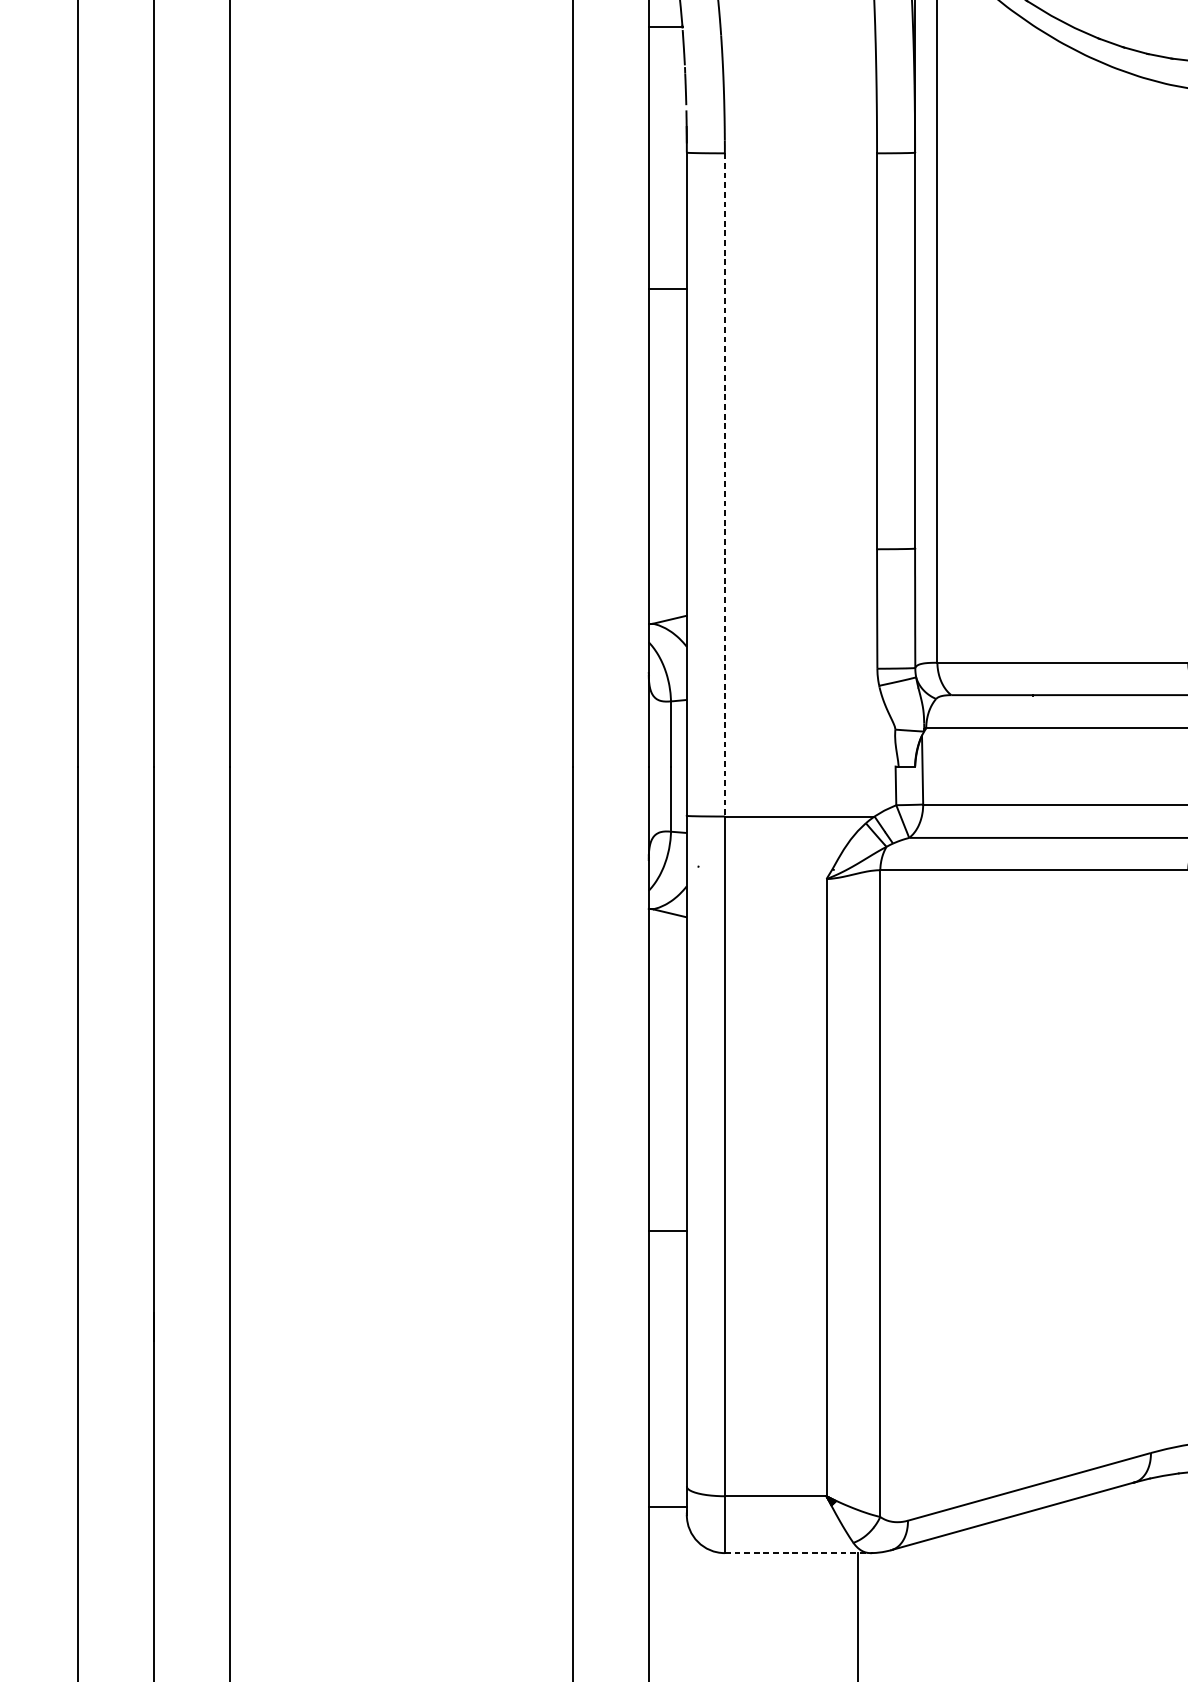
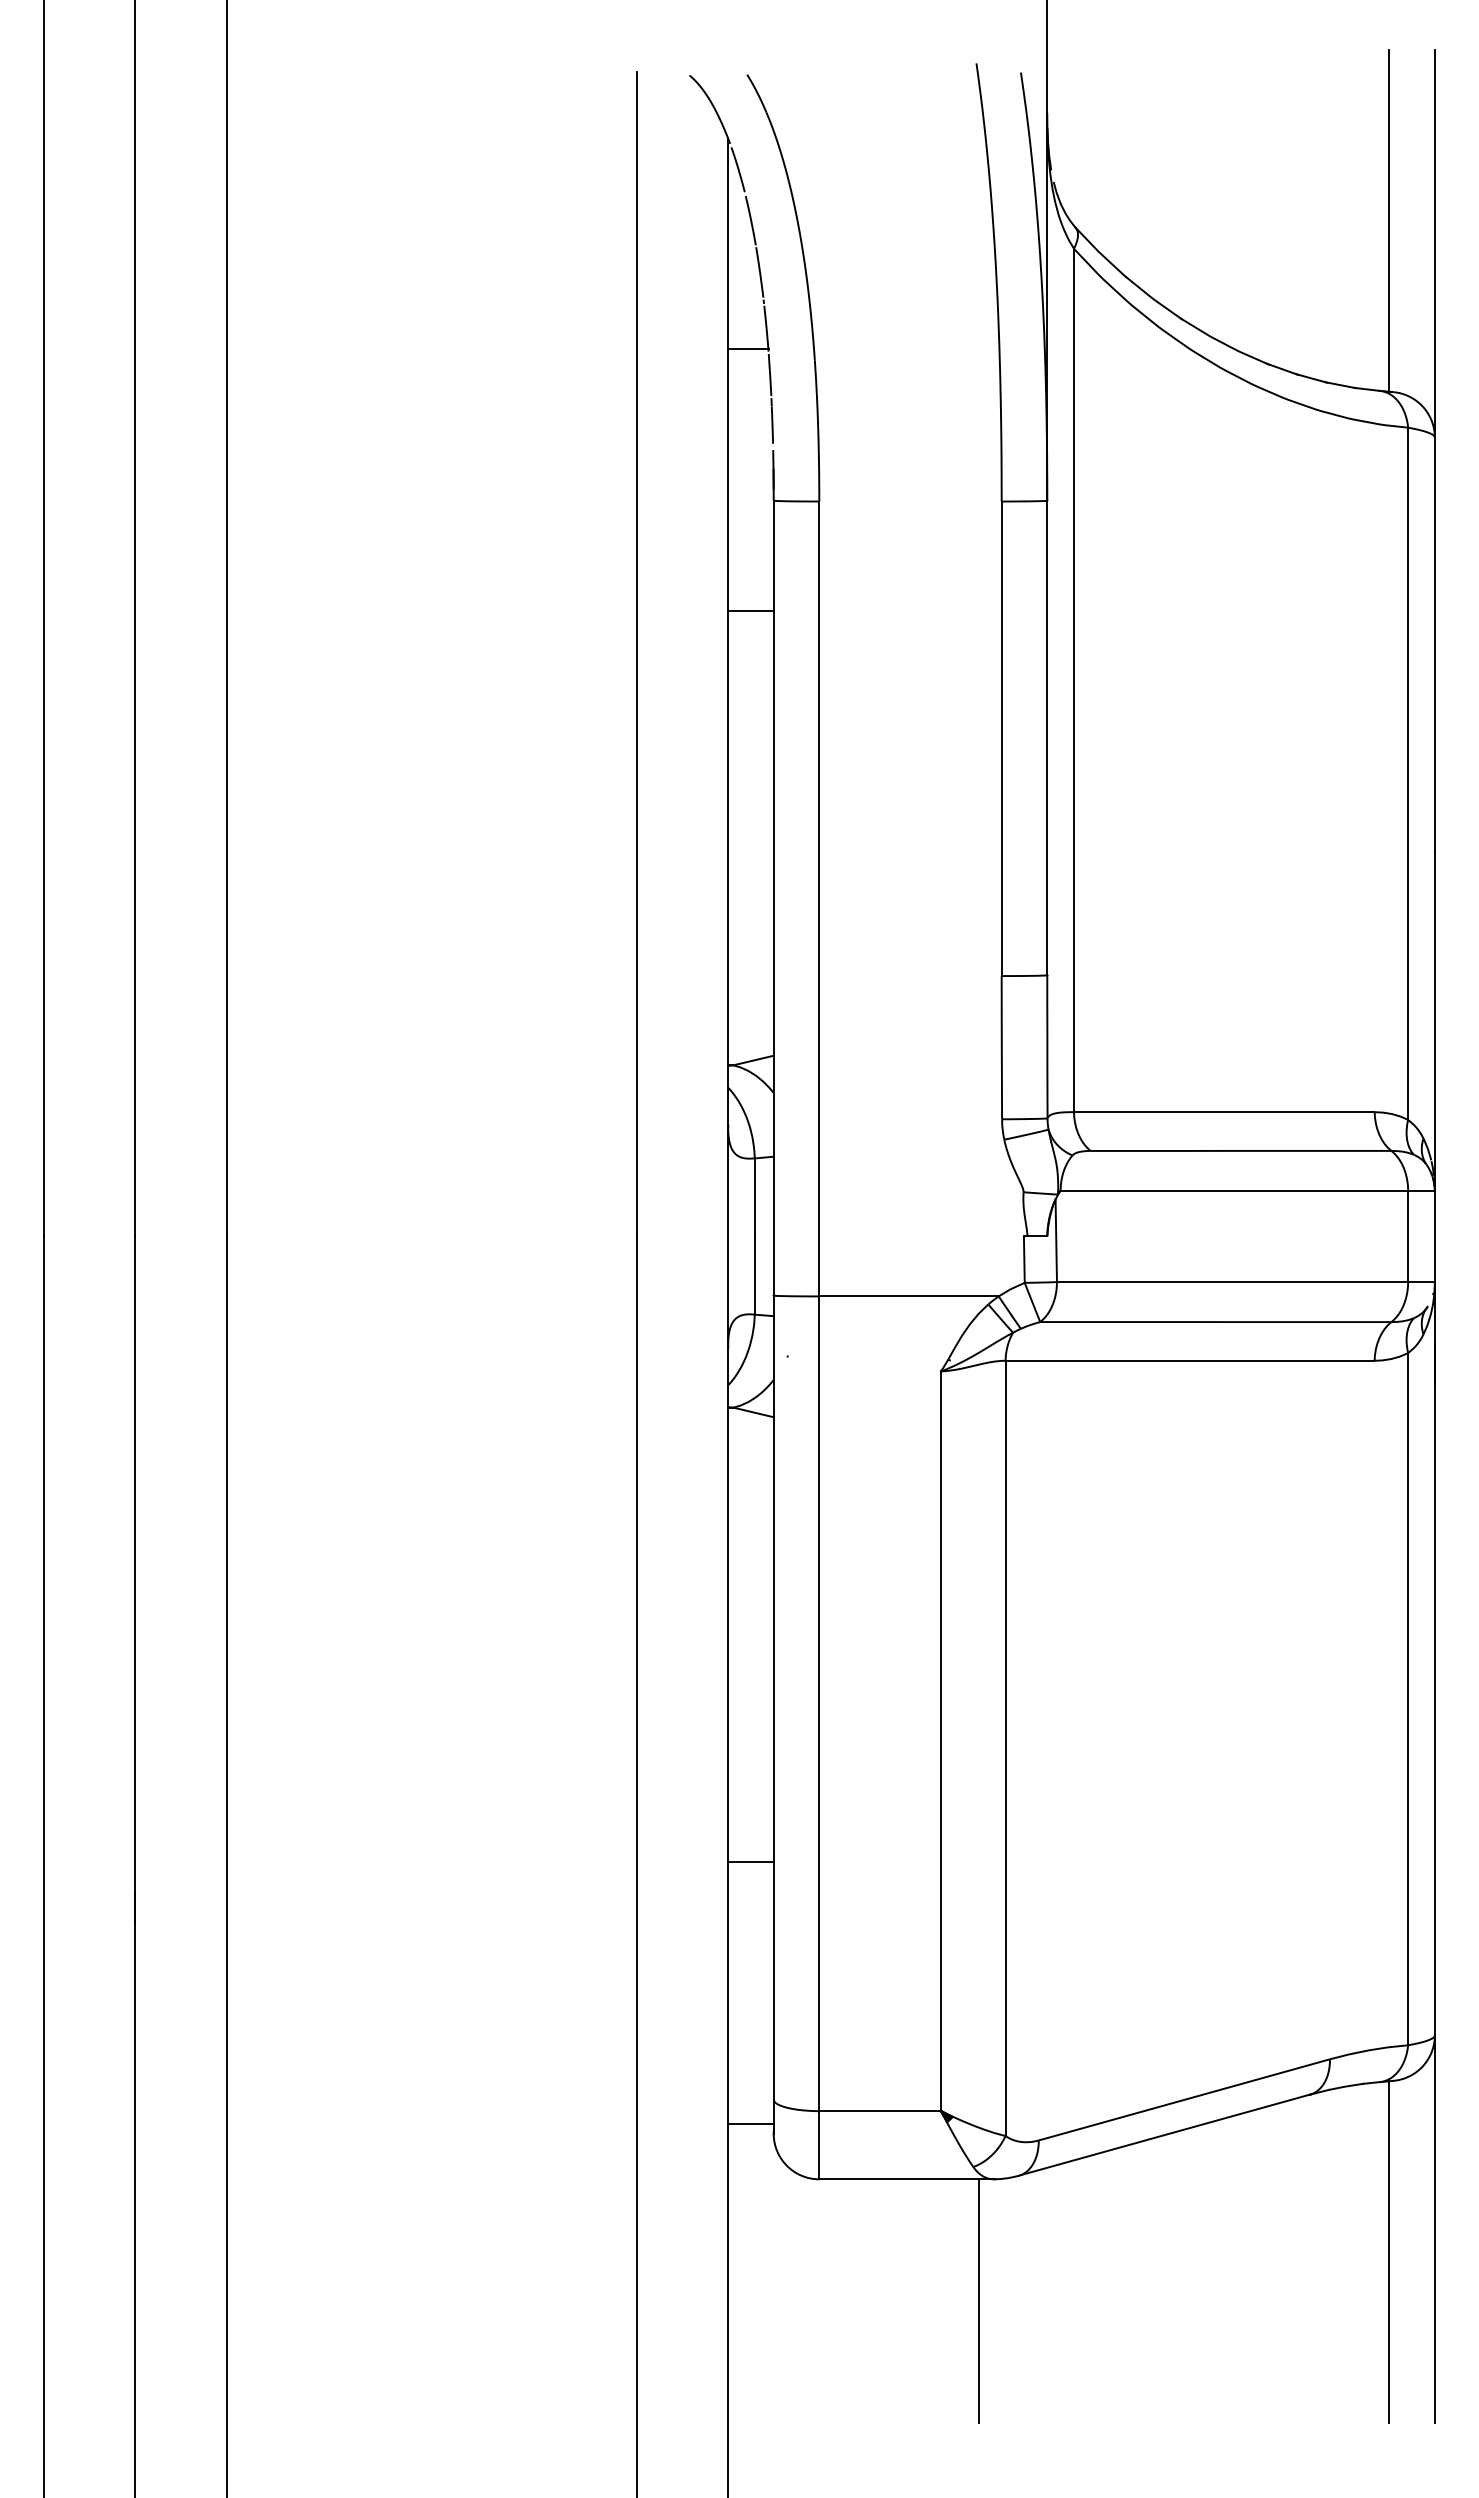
line: (667, 289) -> (750, 611), moved
line: (725, 485) -> (819, 899), dashed -> solid
line: (667, 1231) -> (750, 1861), moved
line: (798, 1553) -> (907, 2179), dashed -> solid

